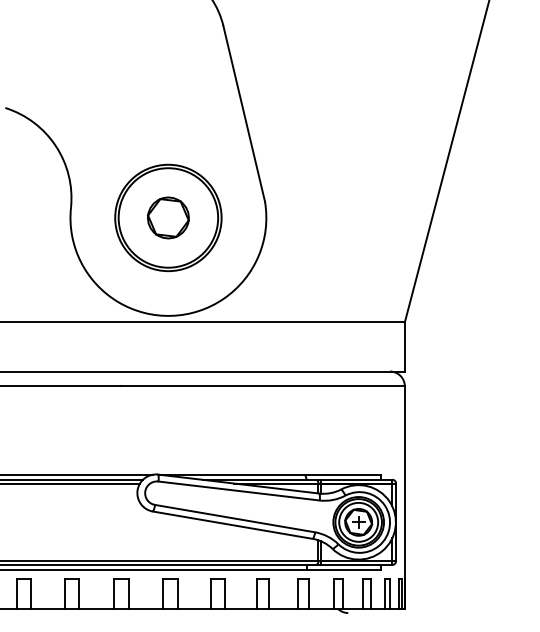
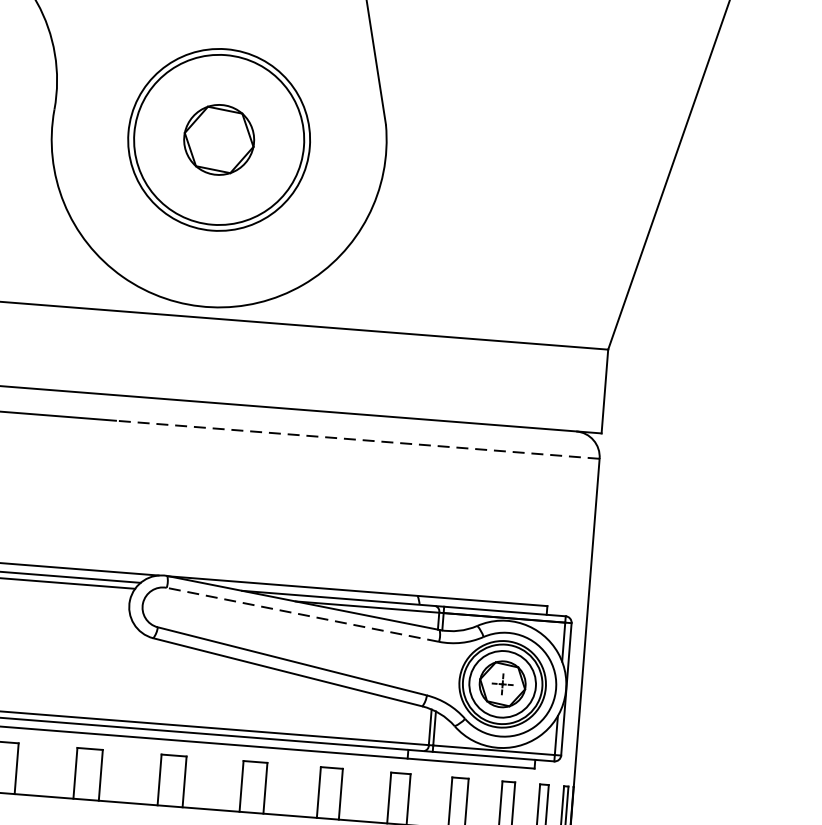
line: (263, 386) -> (358, 439), solid -> dashed
line: (238, 490) -> (302, 613), solid -> dashed

